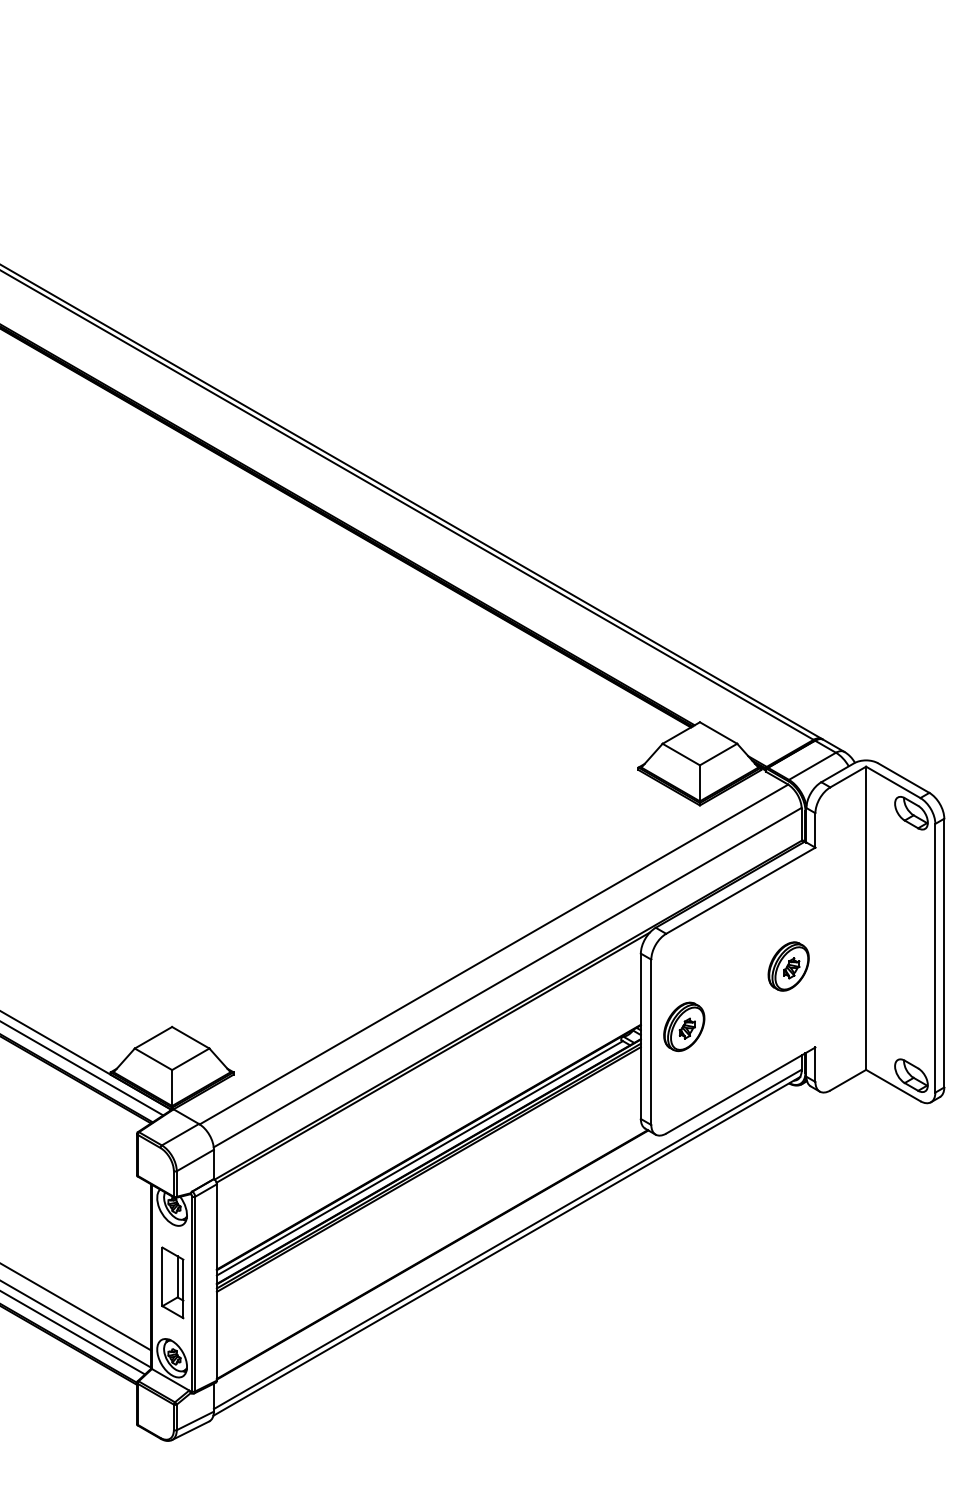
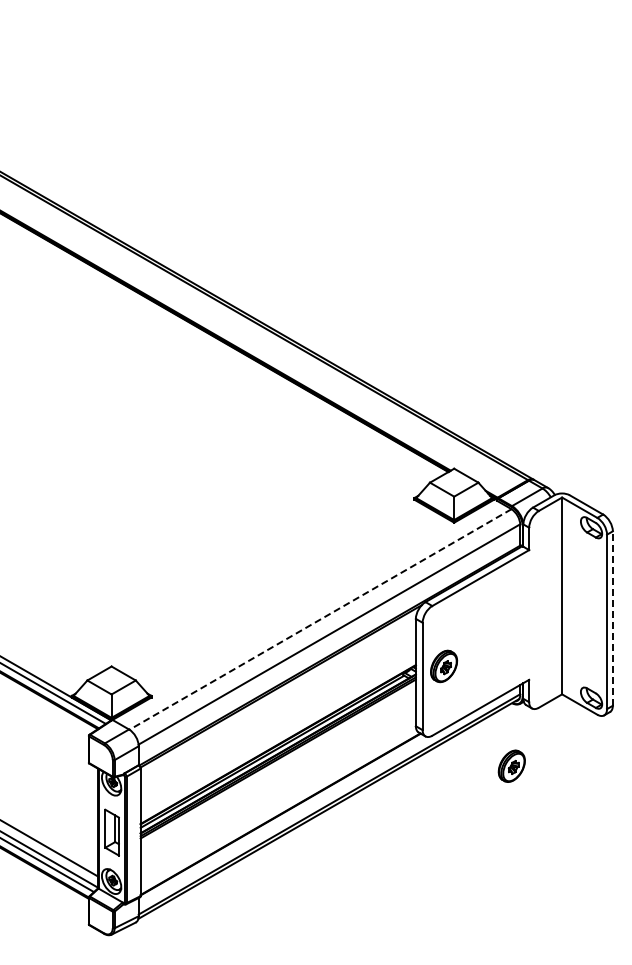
line: (943, 953) -> (612, 618), solid -> dashed
line: (493, 954) -> (320, 619), solid -> dashed
part: (788, 965) -> (511, 765), moved

